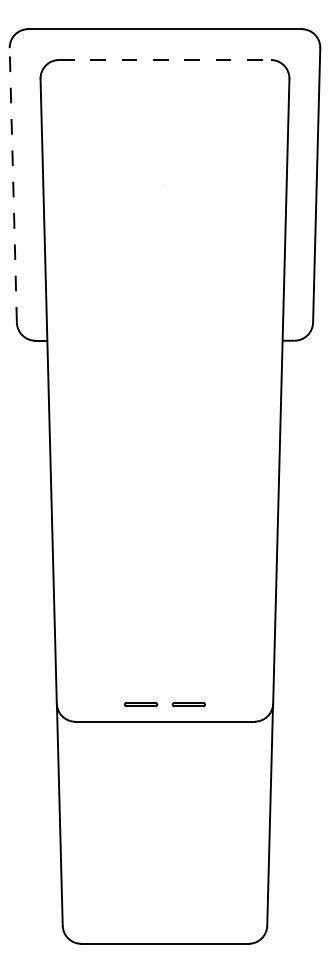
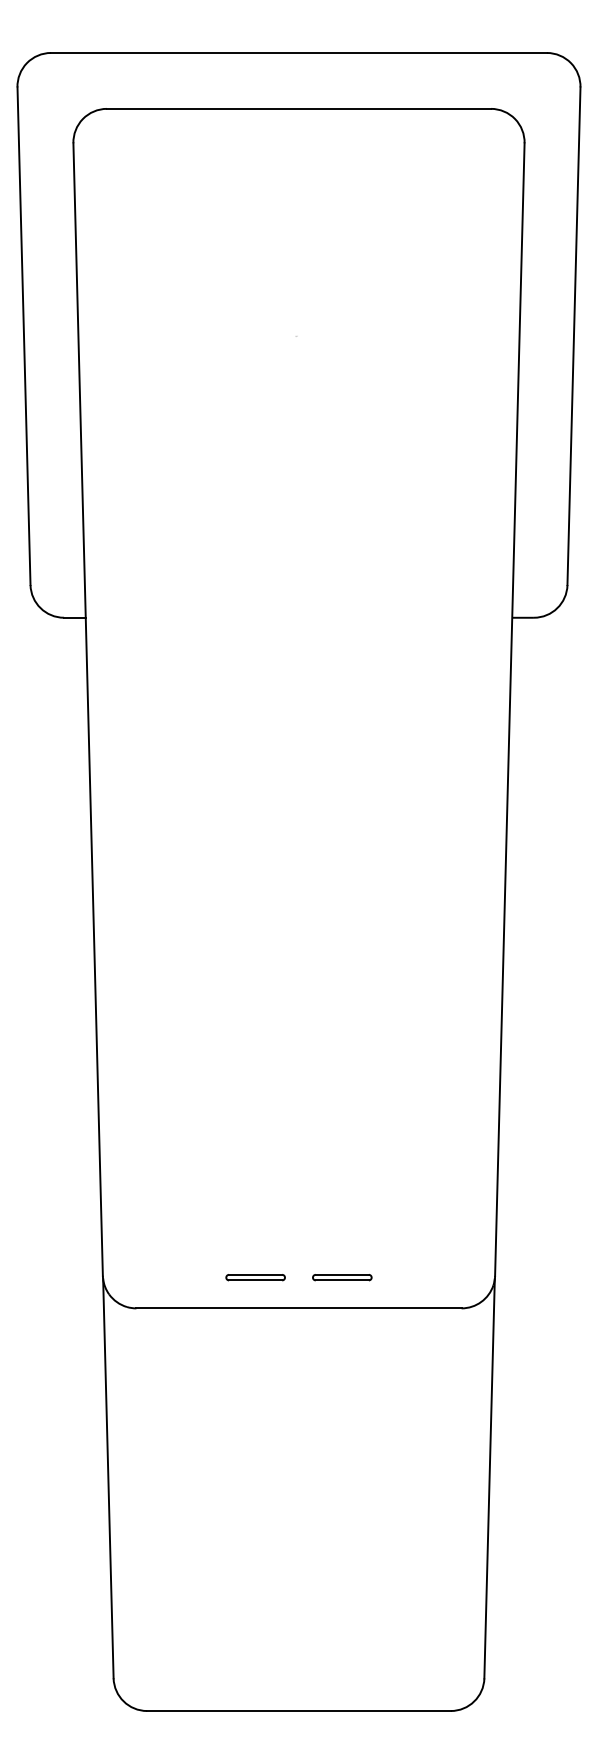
line: (165, 60) -> (299, 109), dashed -> solid
line: (13, 184) -> (24, 334), dashed -> solid

